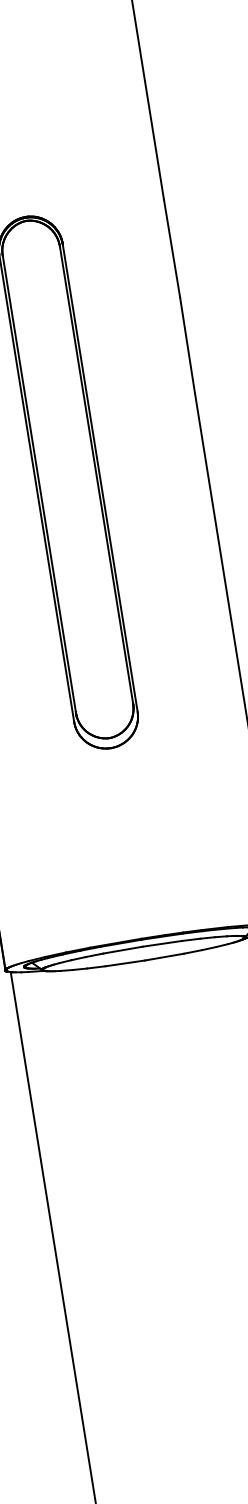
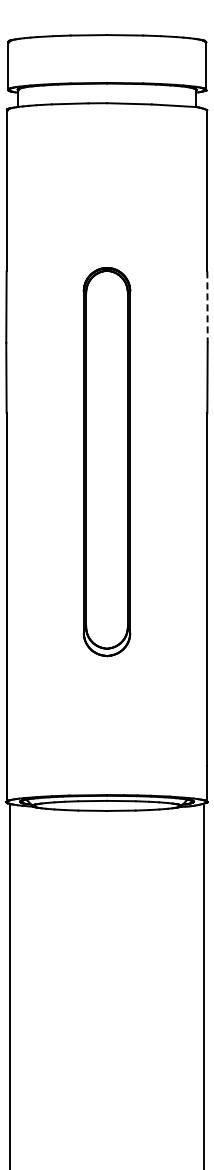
line: (172, 249) -> (207, 307), solid -> dashed

